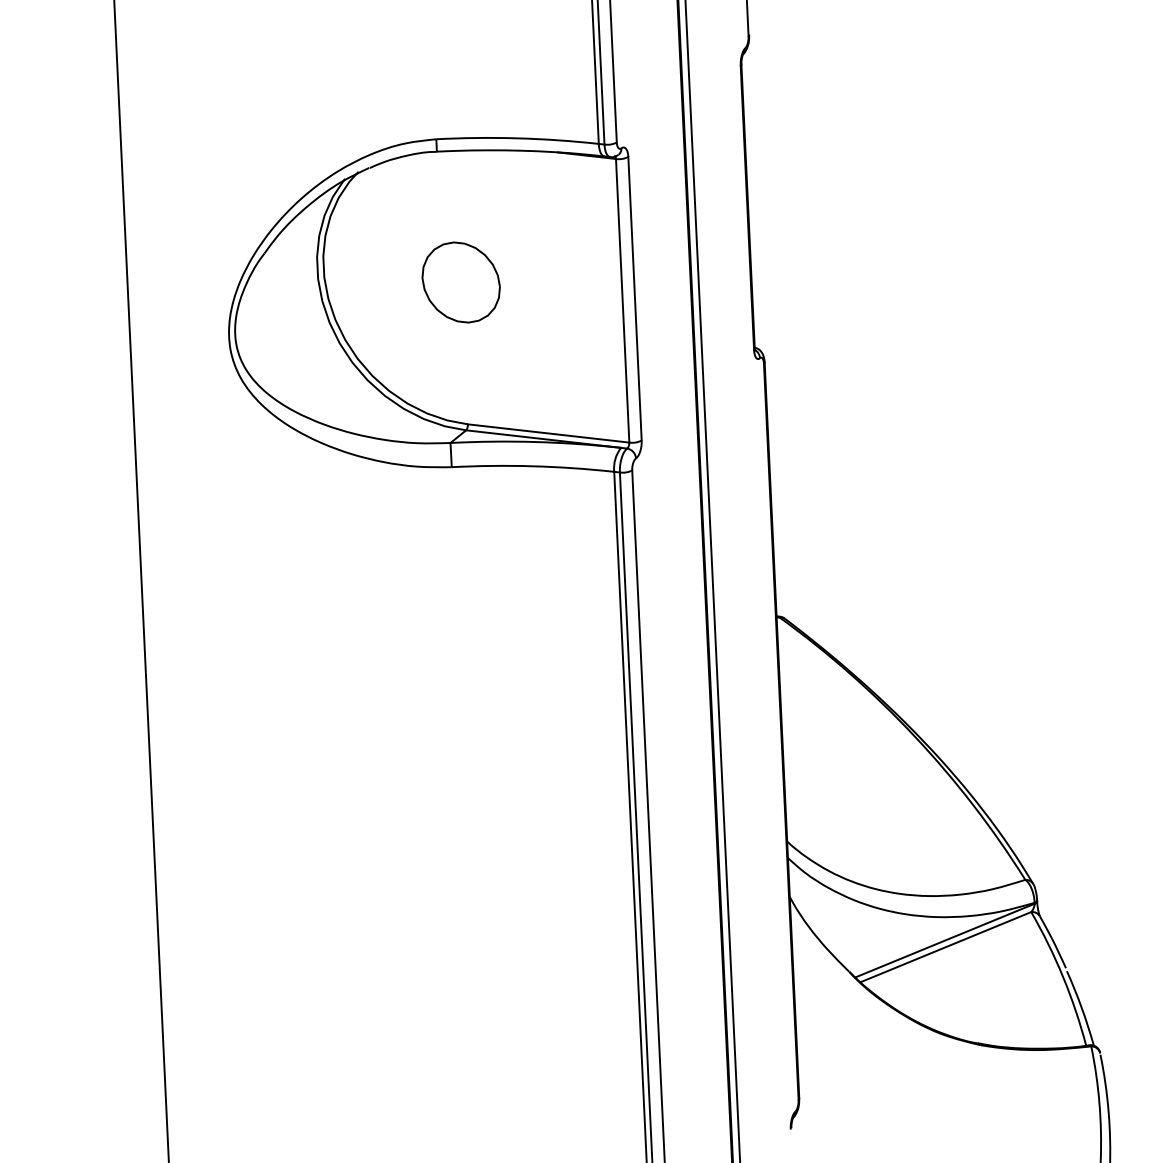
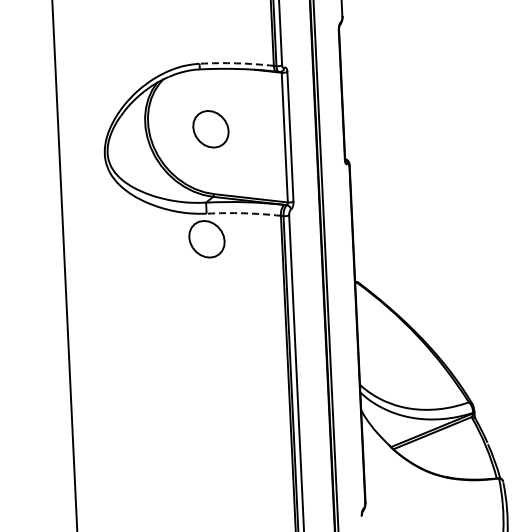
arc: (517, 138) -> (236, 63), solid -> dashed
arc: (532, 466) -> (243, 213), solid -> dashed
part: (451, 523) -> (206, 239), added

